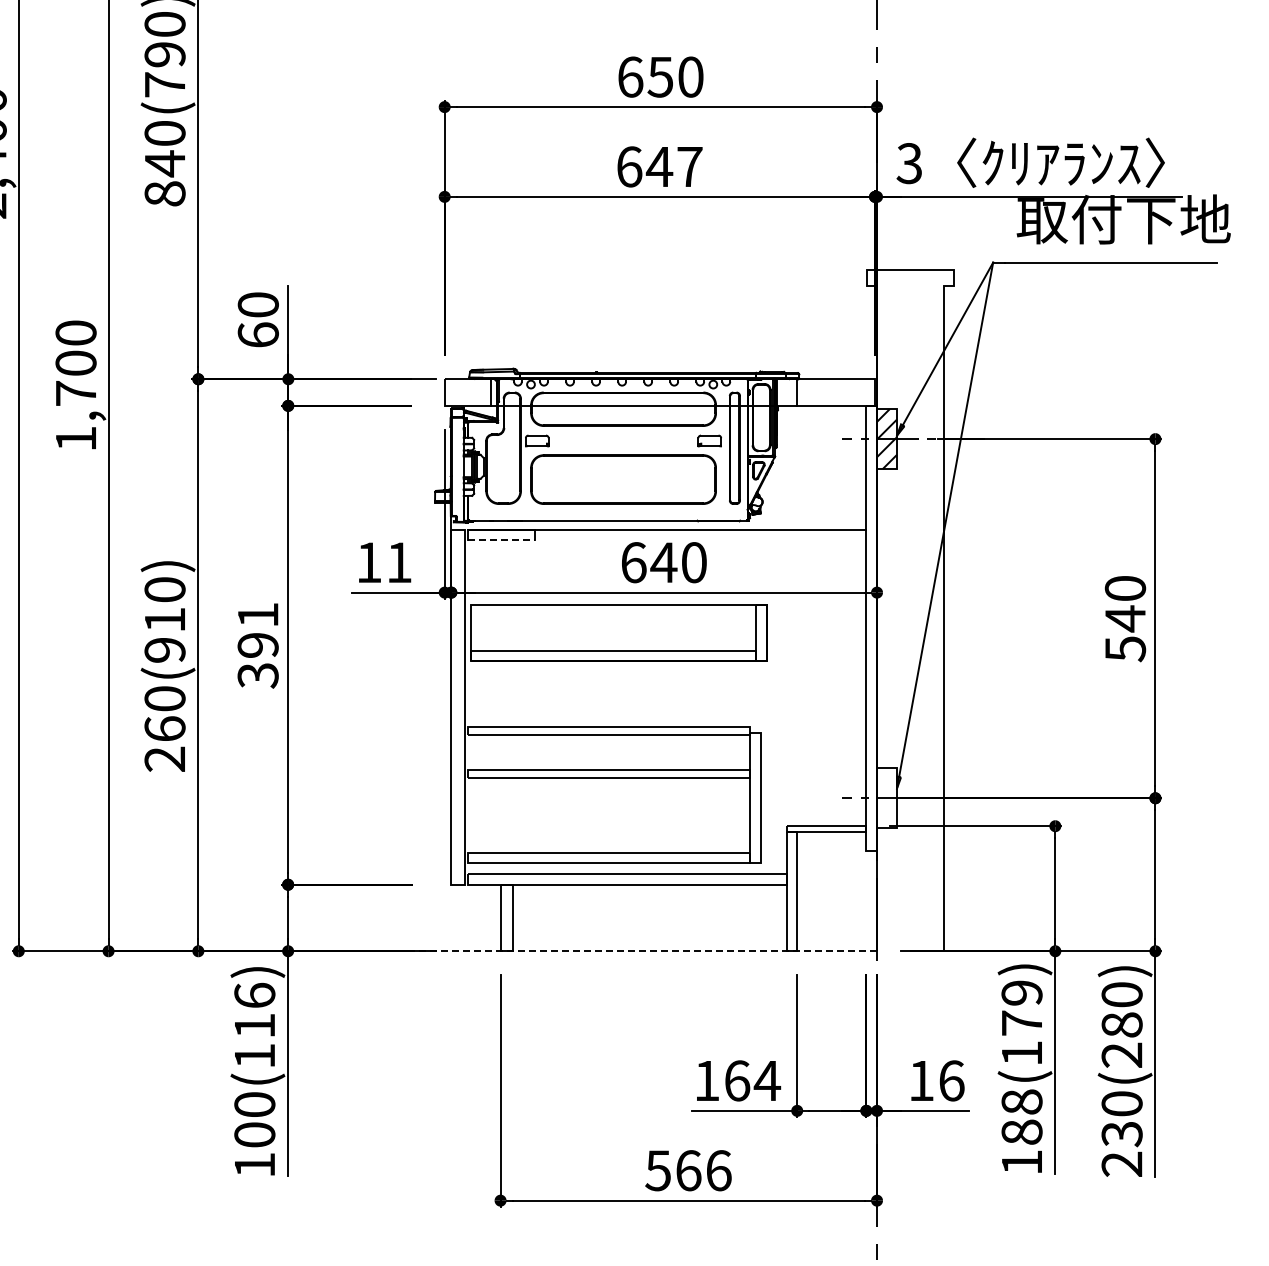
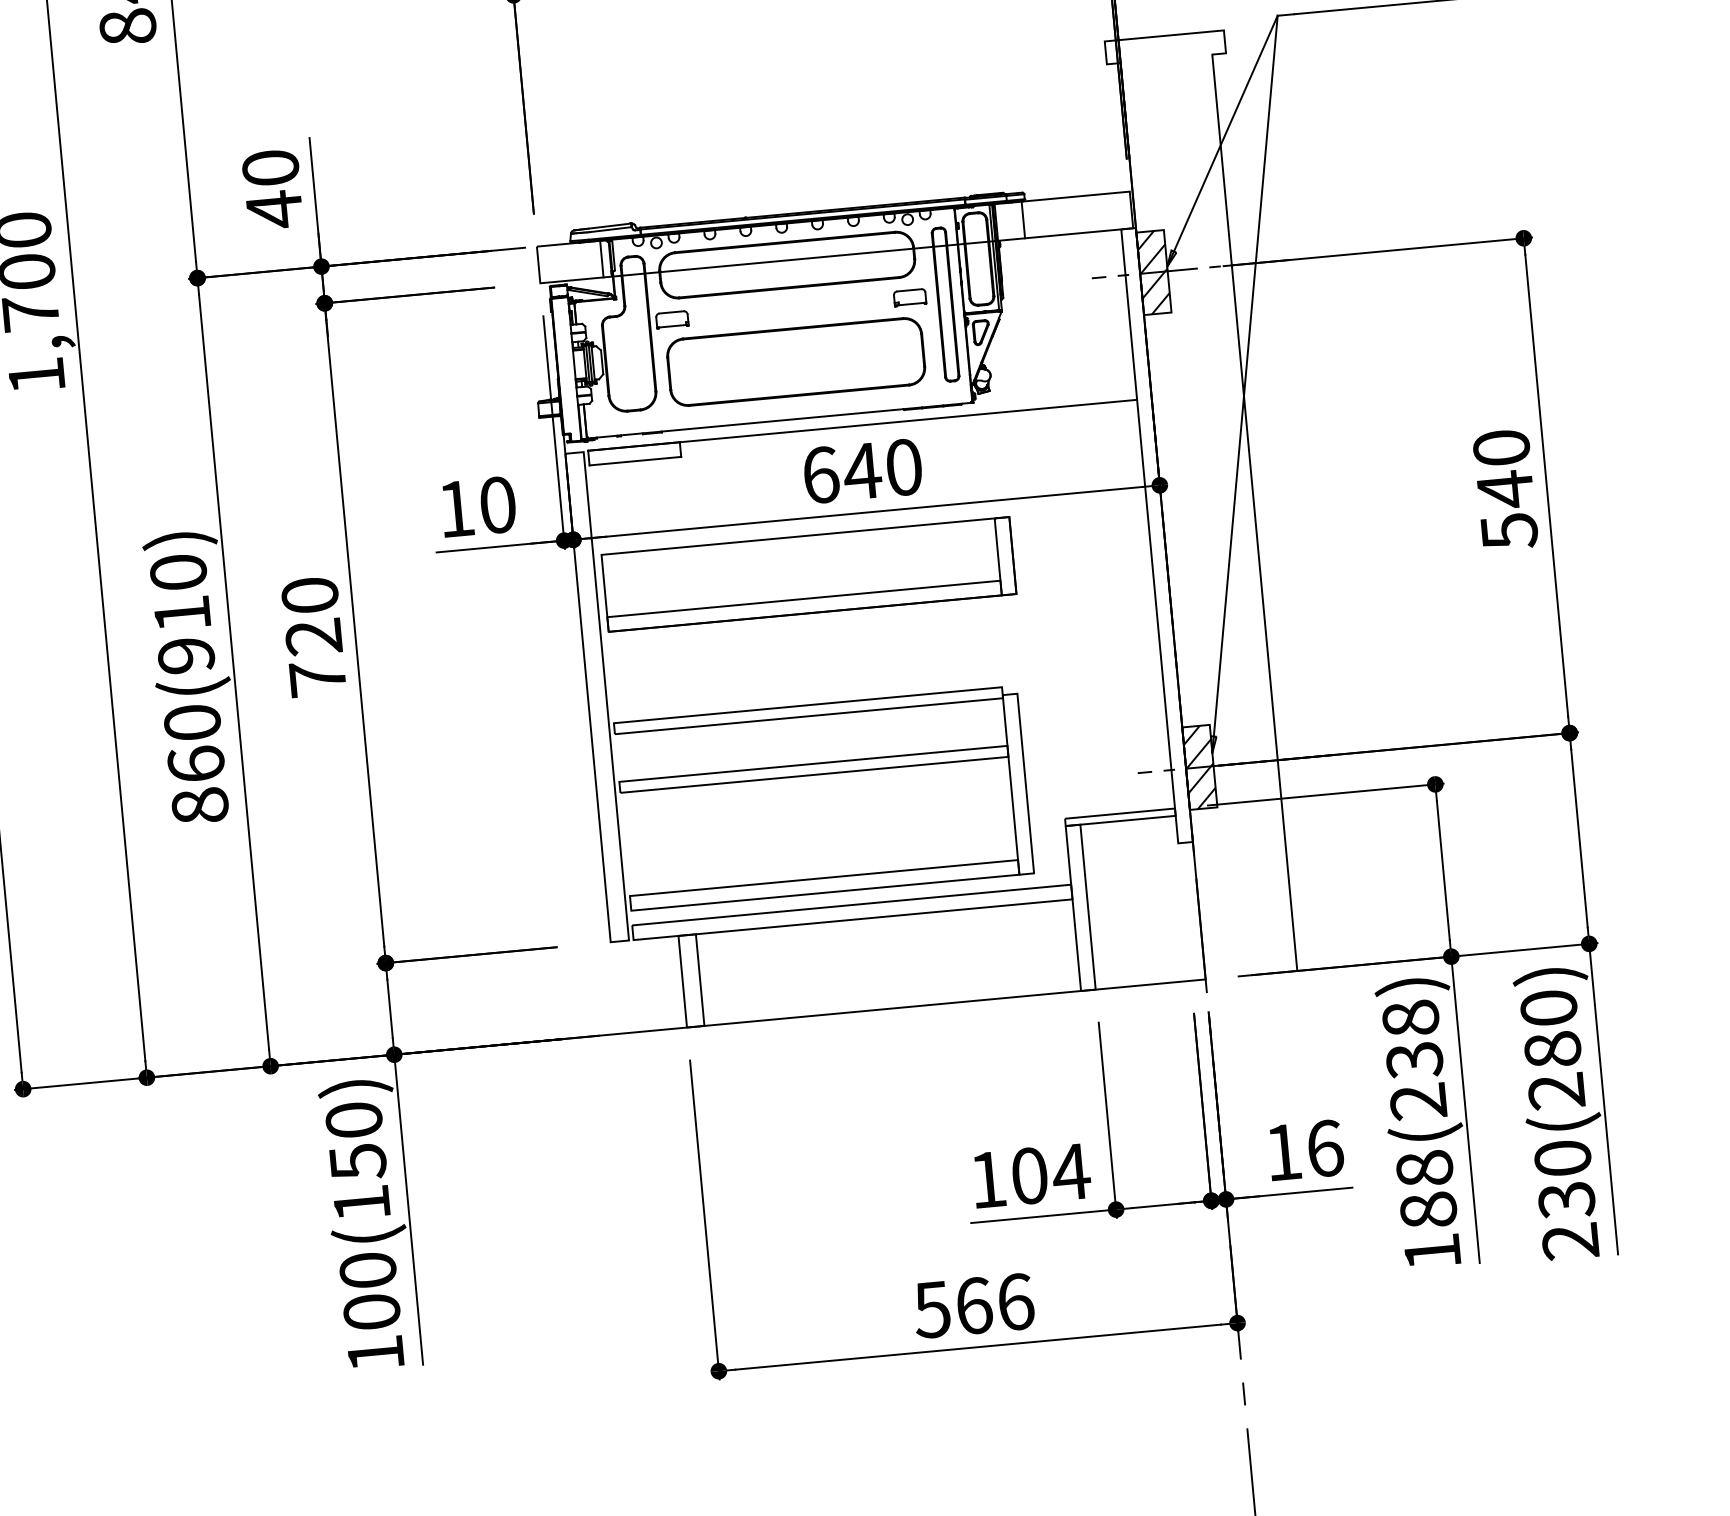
text: (257, 335) -> (273, 210), 60 -> 40
line: (501, 540) -> (635, 461), dashed -> solid
text: (399, 562) -> (498, 504), 11 -> 10
text: (257, 645) -> (313, 637), 391 -> 720
text: (164, 758) -> (199, 804), 260(910) -> 860(910)
hatch: (886, 798) -> (1199, 767), added
line: (620, 951) -> (852, 1012), dashed -> solid
text: (254, 1010) -> (355, 1140), 100(116) -> 100(150)
text: (1021, 1023) -> (1413, 1060), 188(179) -> 188(238)
text: (737, 1080) -> (1029, 1175), 164 -> 104

